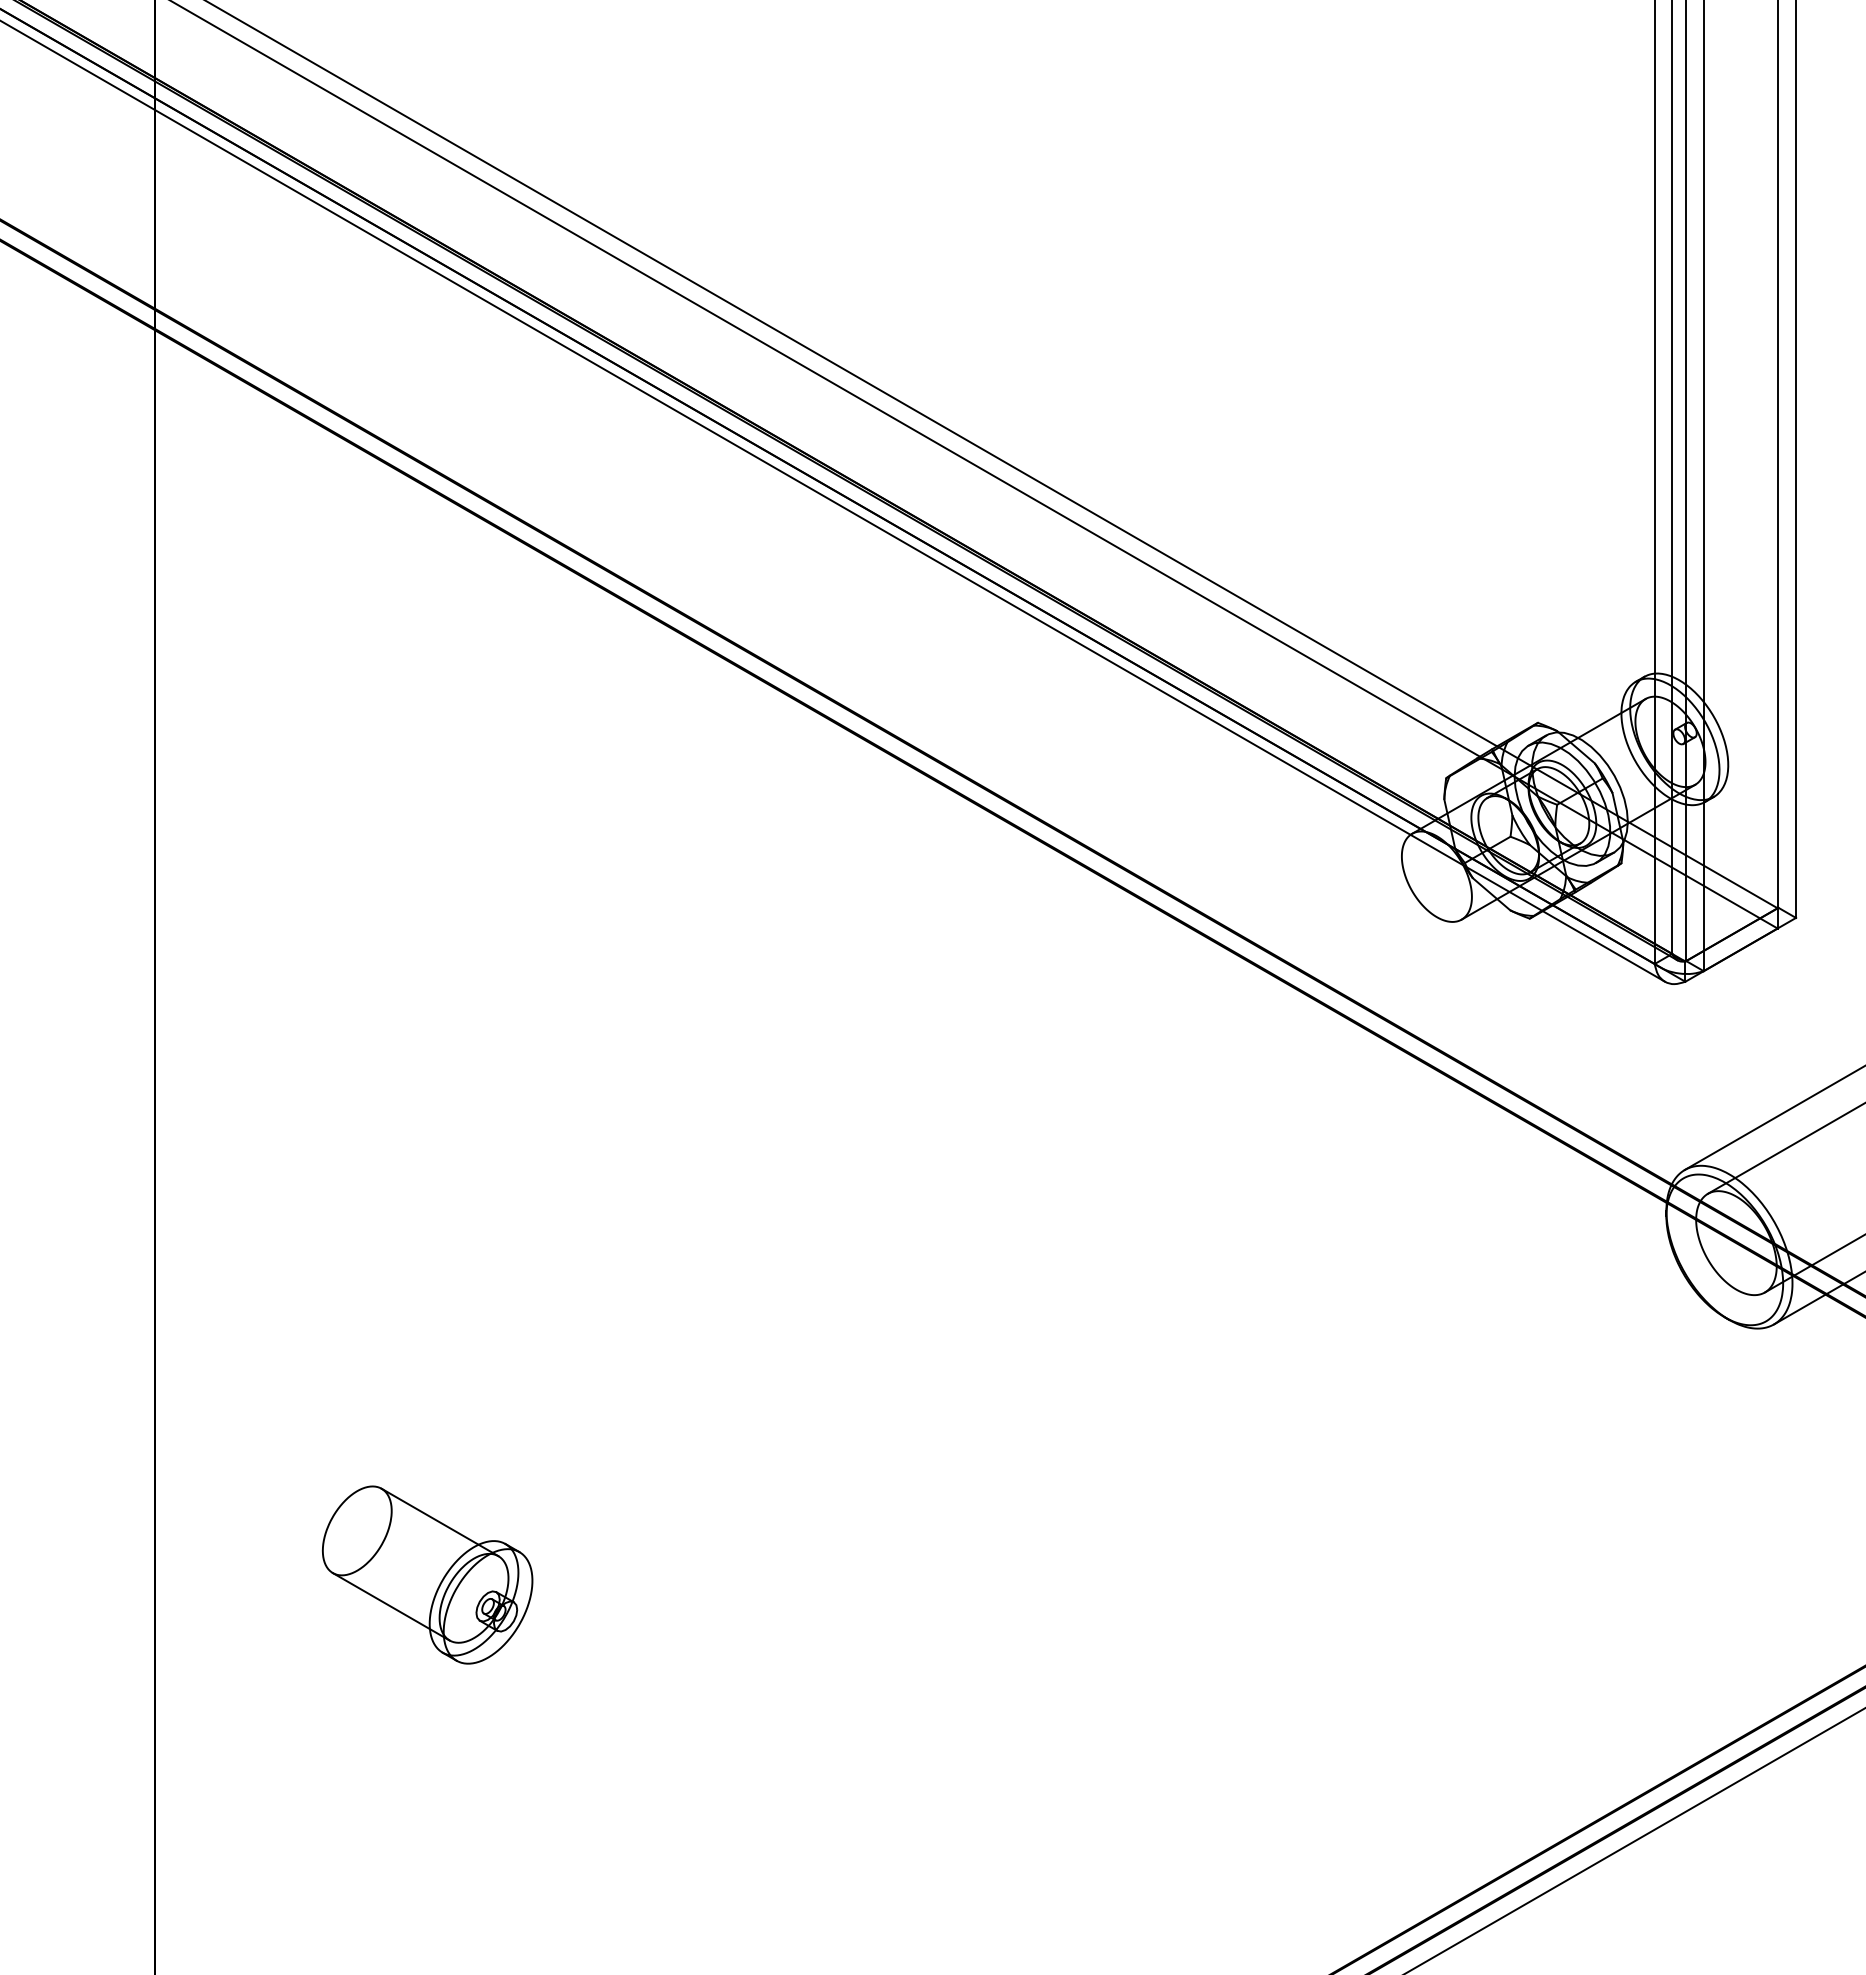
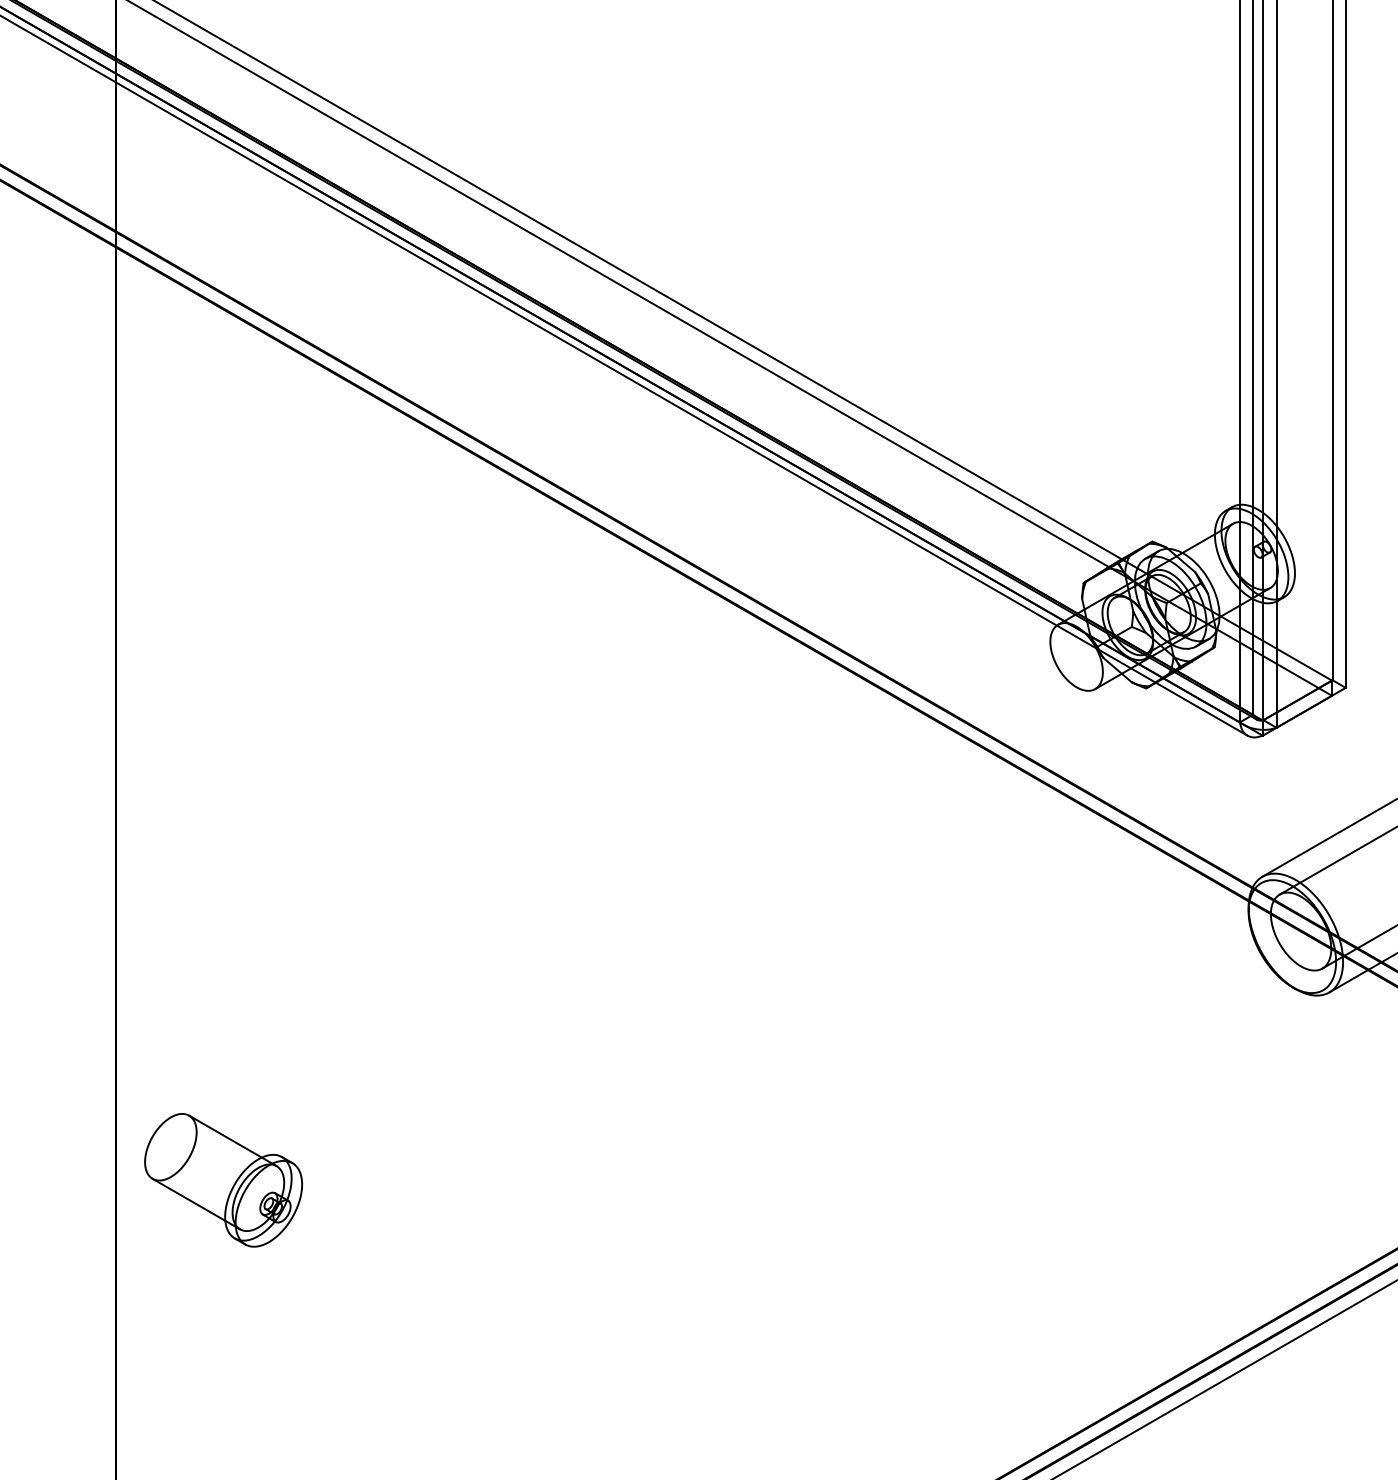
part: (427, 1574) -> (223, 1179), moved

